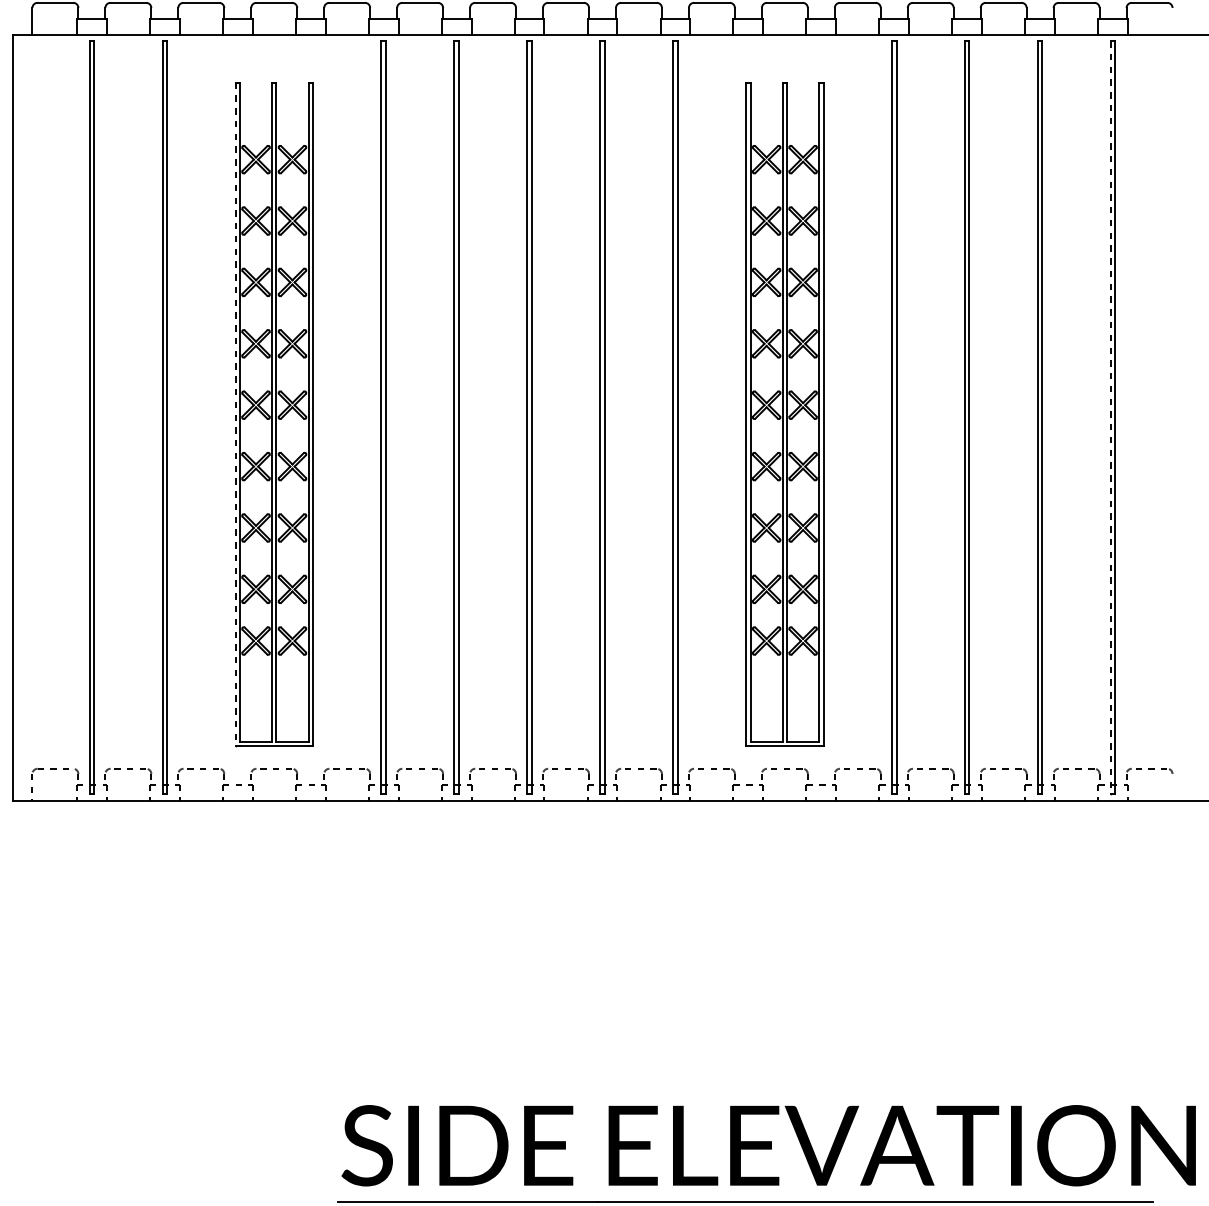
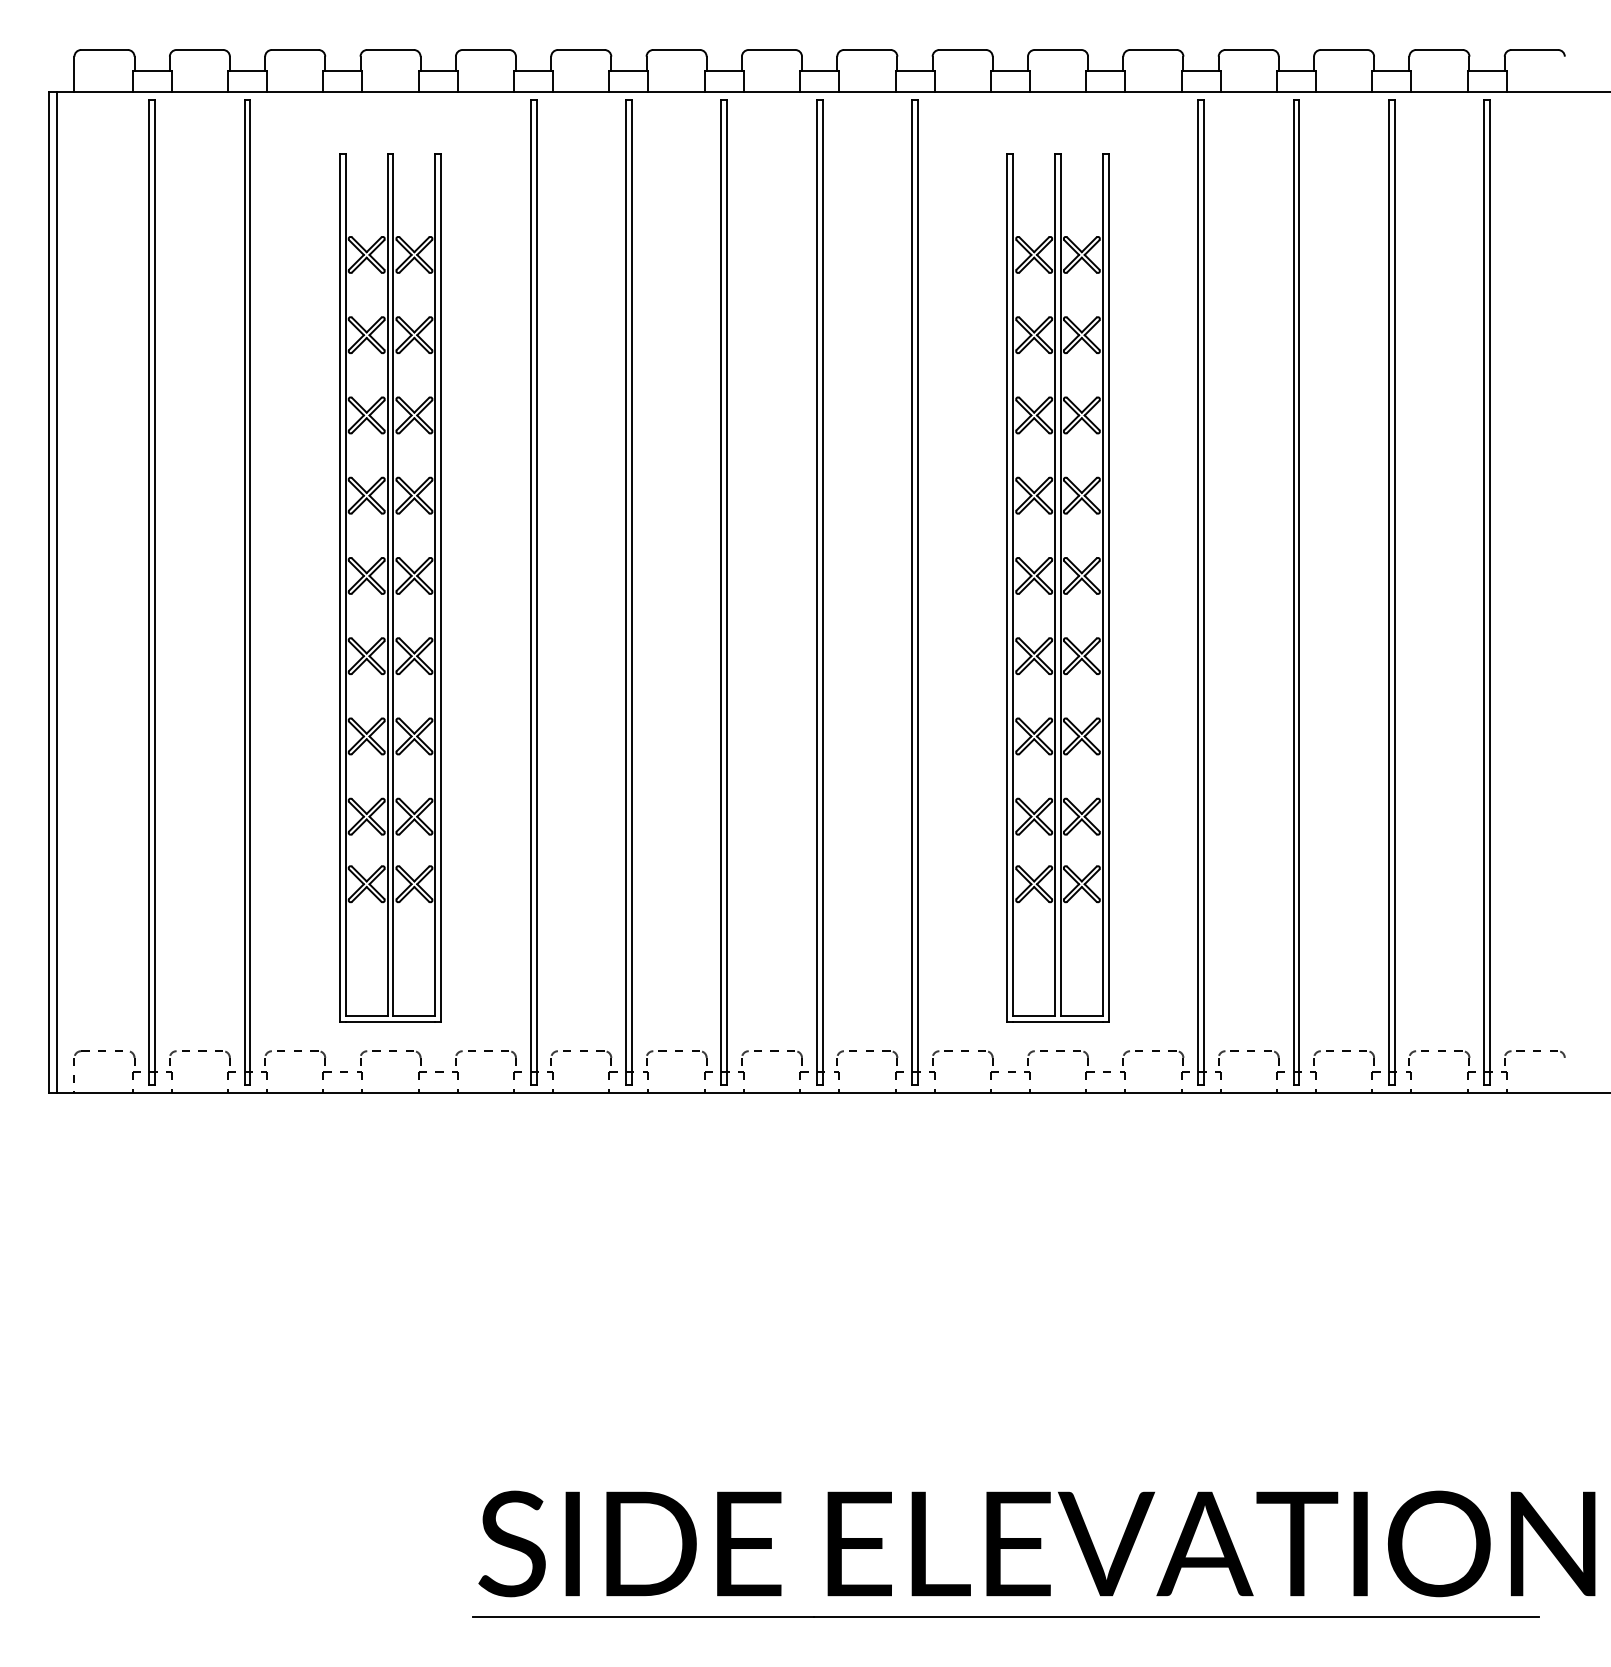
line: (235, 414) -> (340, 588), dashed -> solid
line: (18, 417) -> (56, 591), added
line: (1111, 417) -> (1484, 592), dashed -> solid

